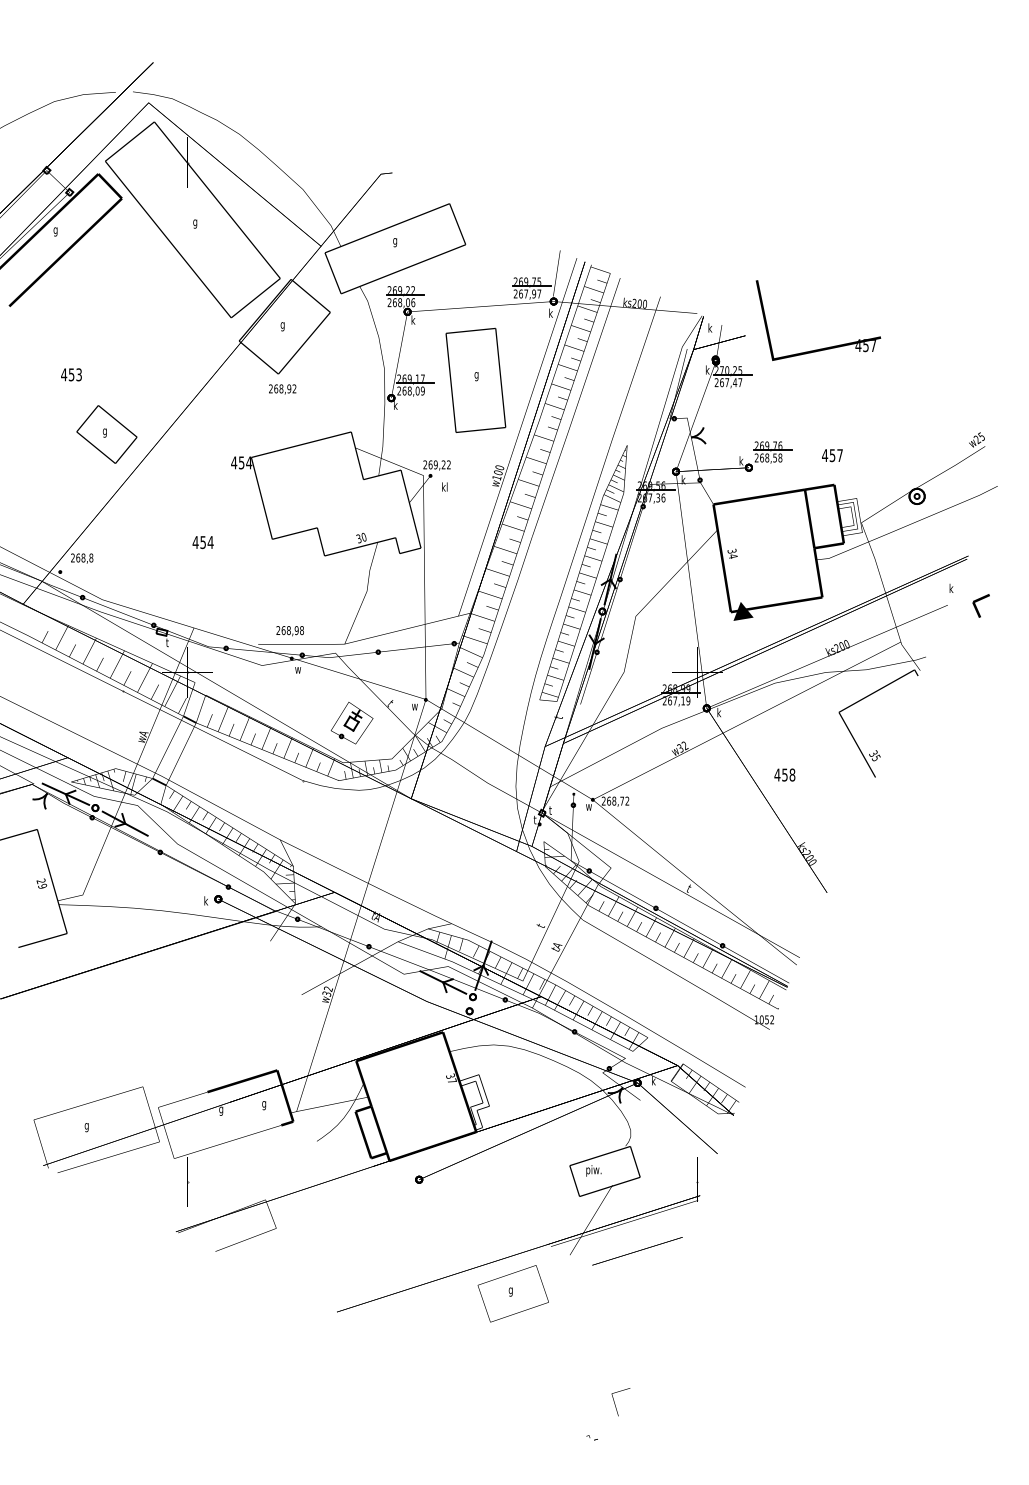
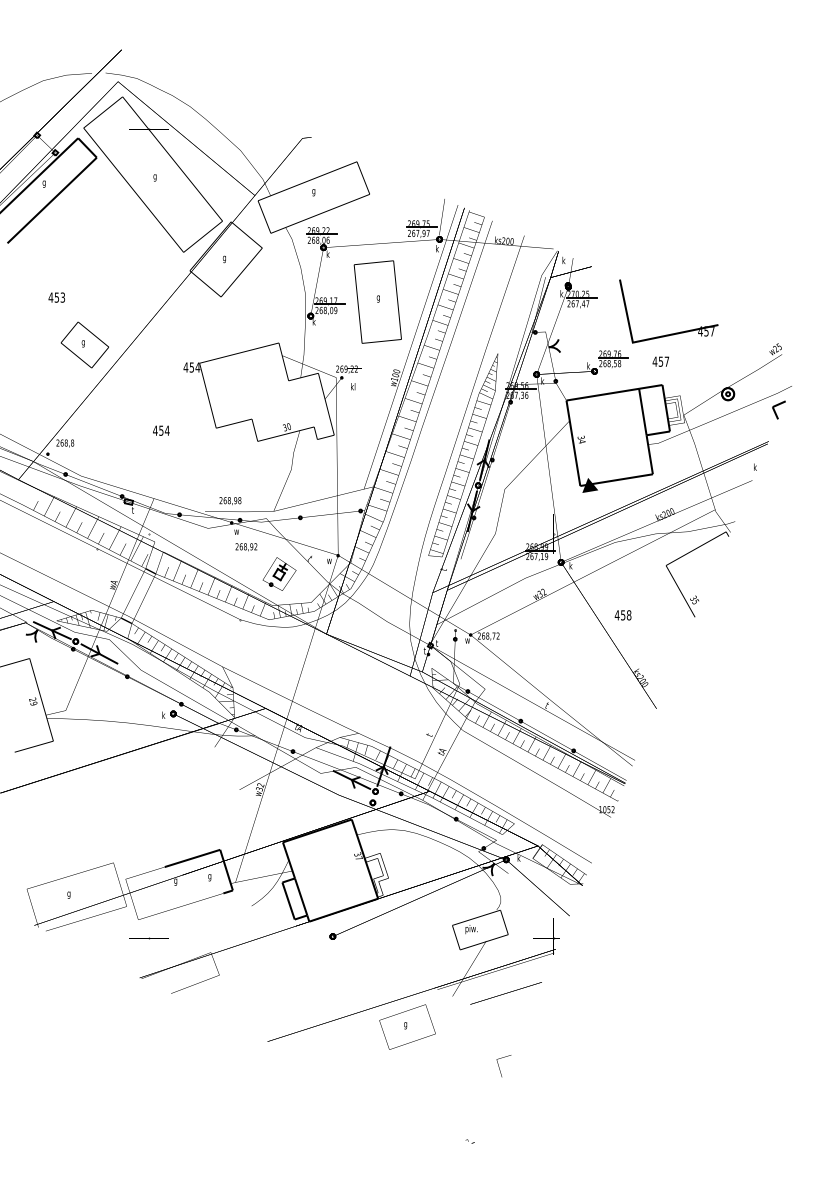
text: (818, 320) -> (668, 311), moved
text: (282, 389) -> (246, 547), moved
part: (980, 605) -> (778, 409), moved
part: (620, 1402) -> (503, 1066), moved

